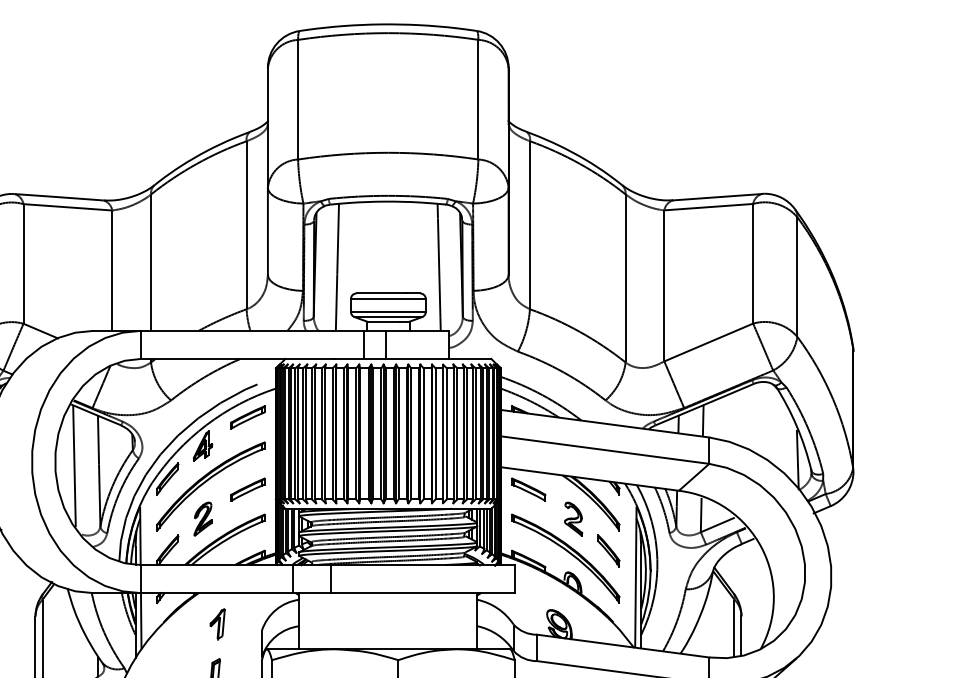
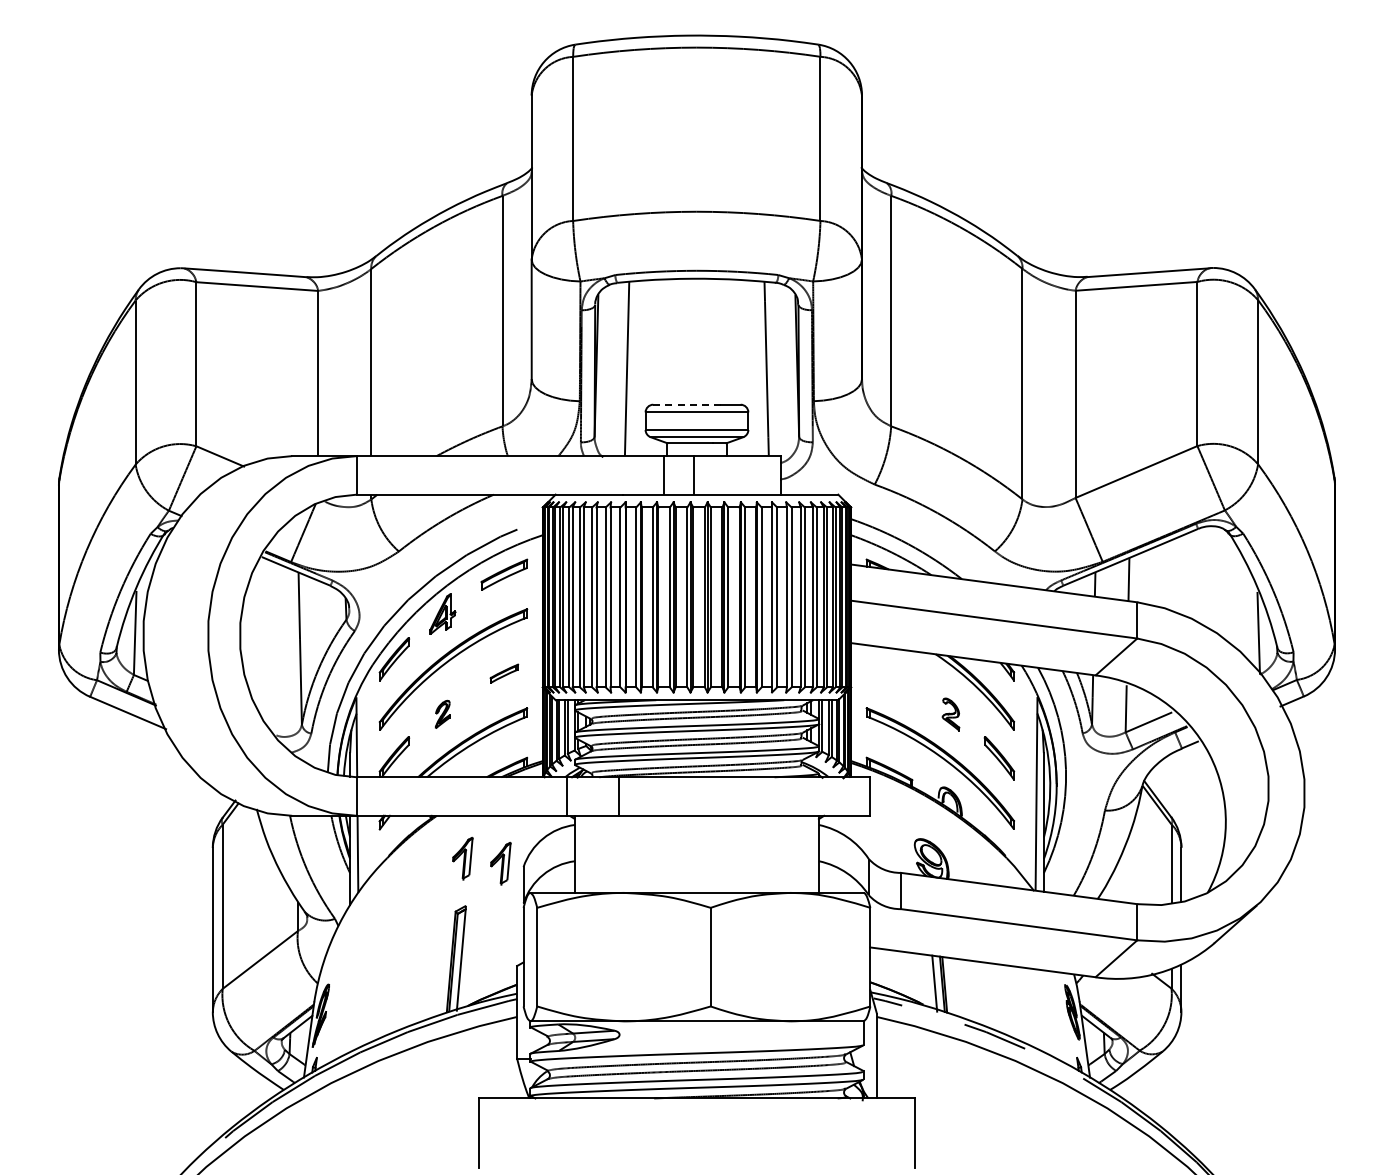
line: (381, 293) -> (687, 404), solid -> dashed
line: (74, 466) -> (266, 641), removed
part: (248, 489) -> (504, 673), size x0.6
part: (528, 489) -> (889, 673), removed
part: (202, 519) -> (442, 714), size x0.6
part: (573, 519) -> (950, 714), size x0.7
part: (245, 627) -> (500, 863), added

